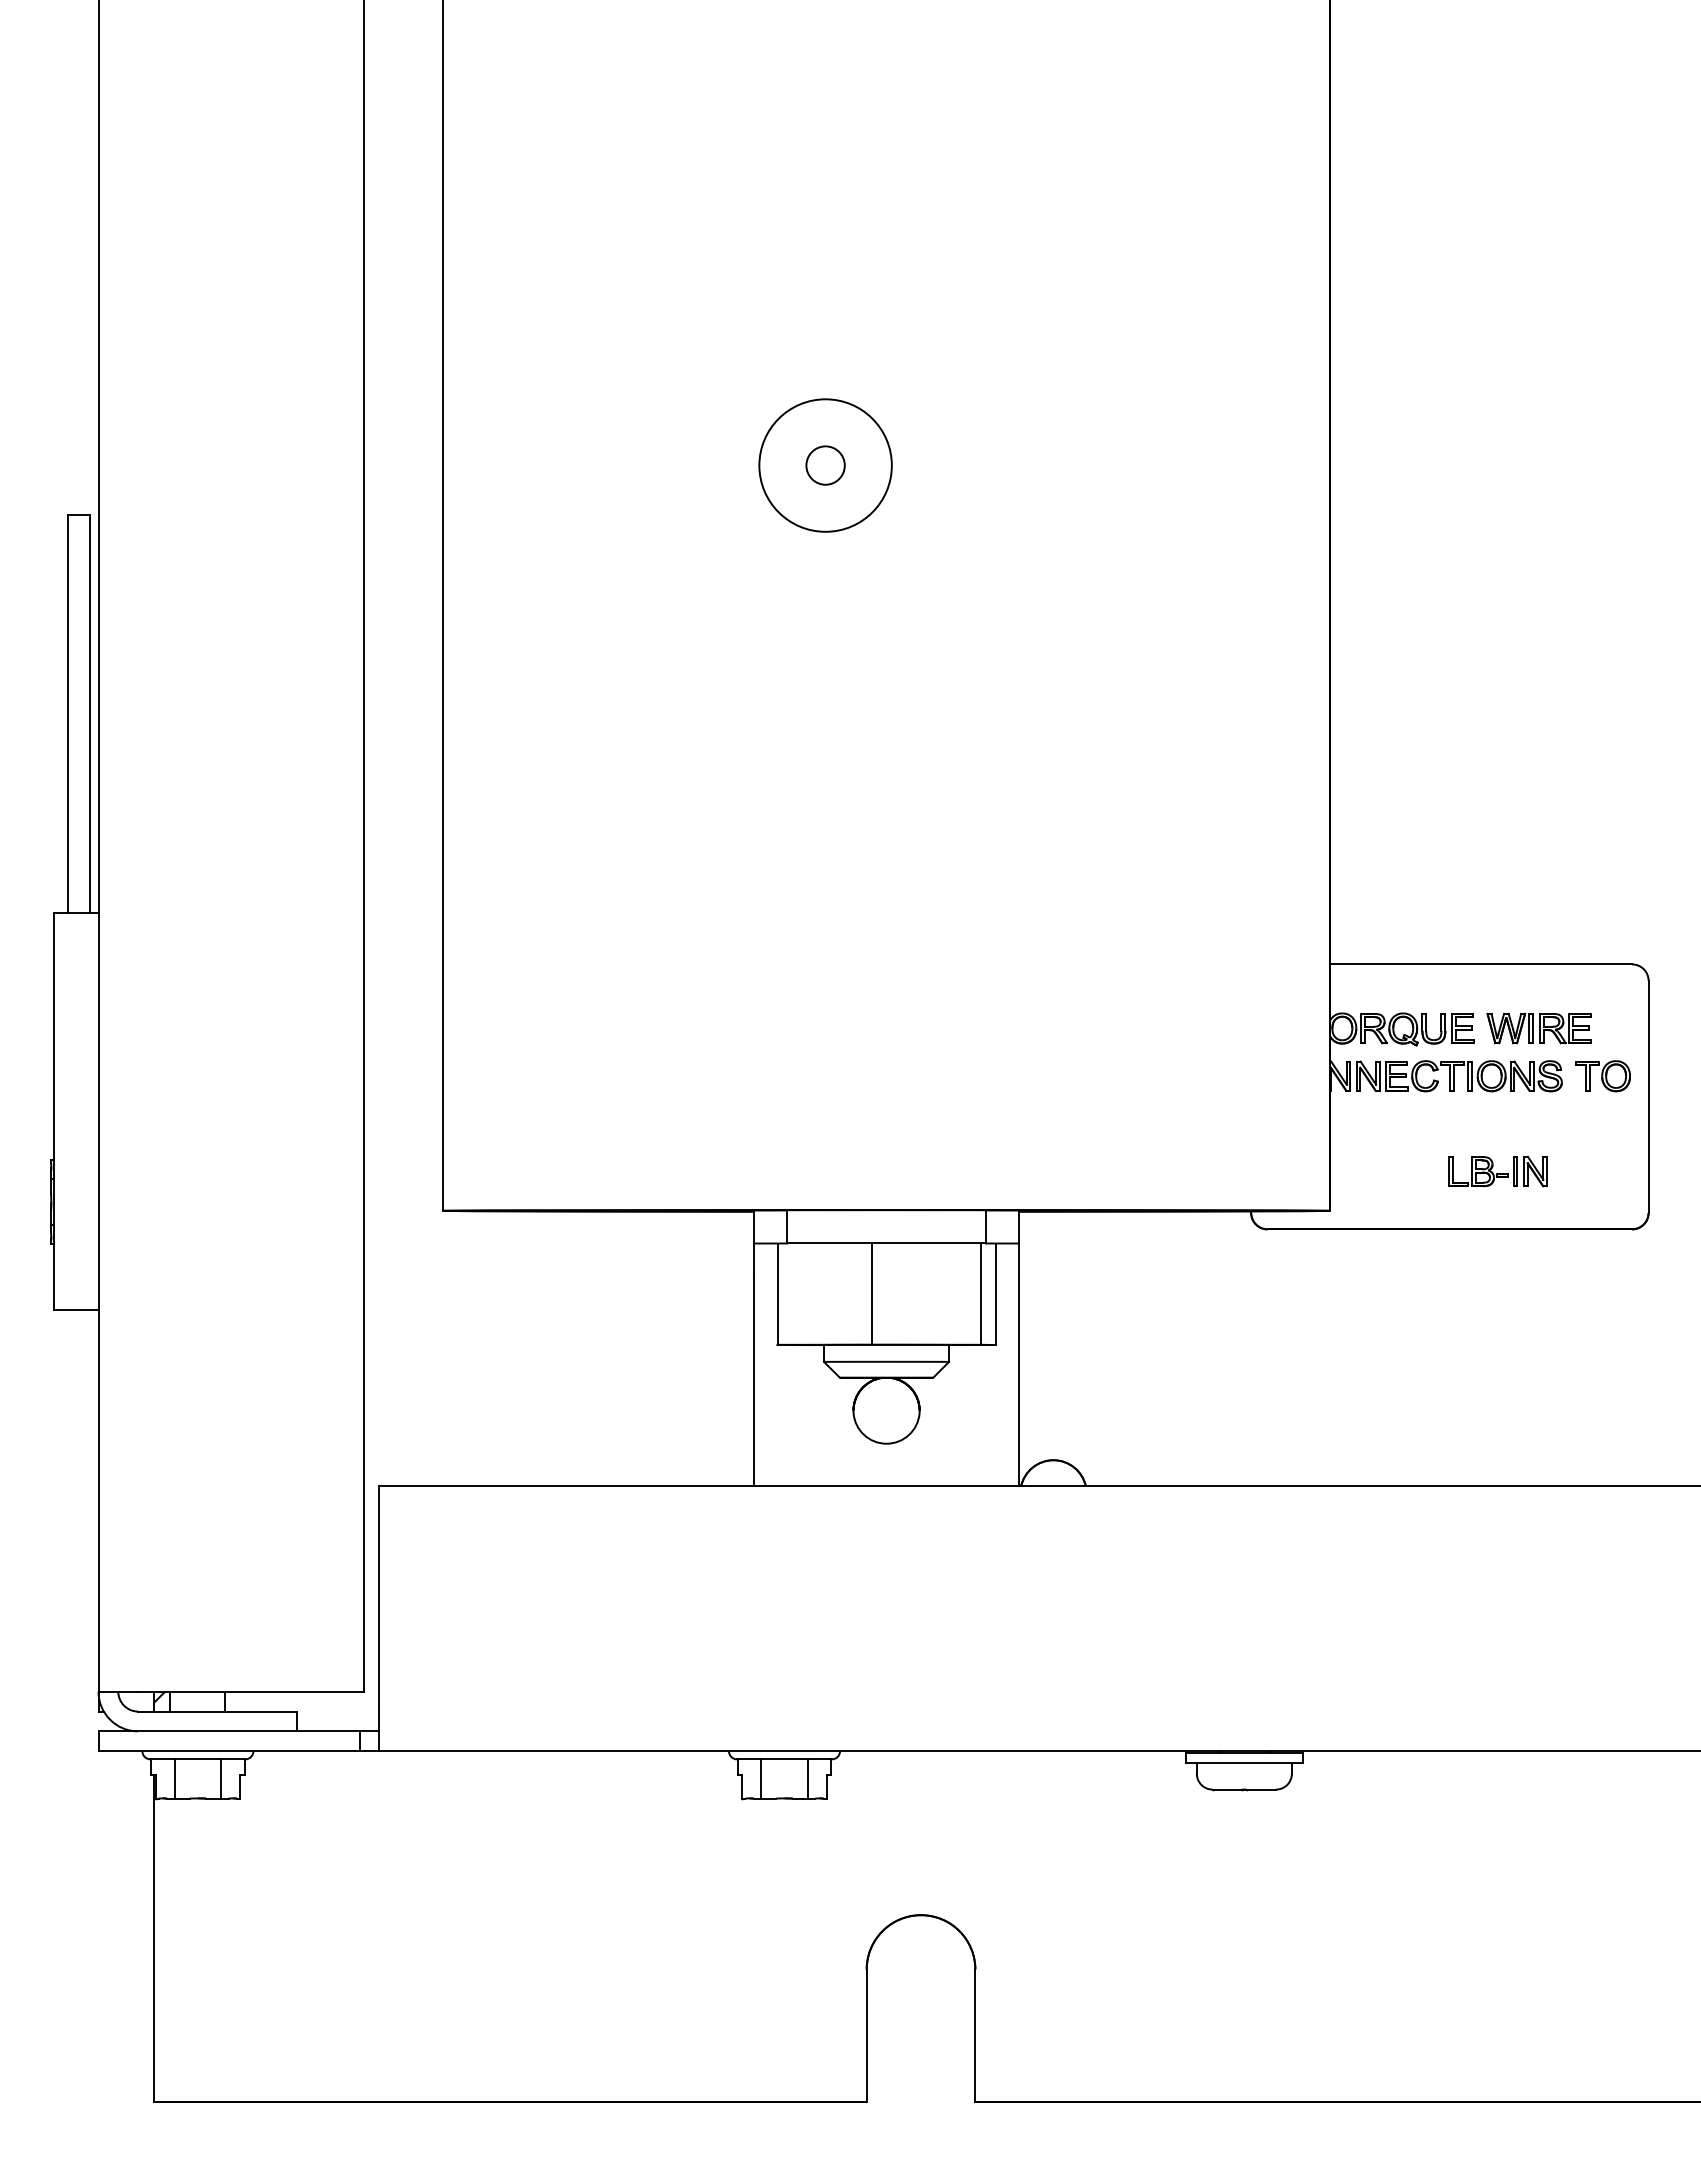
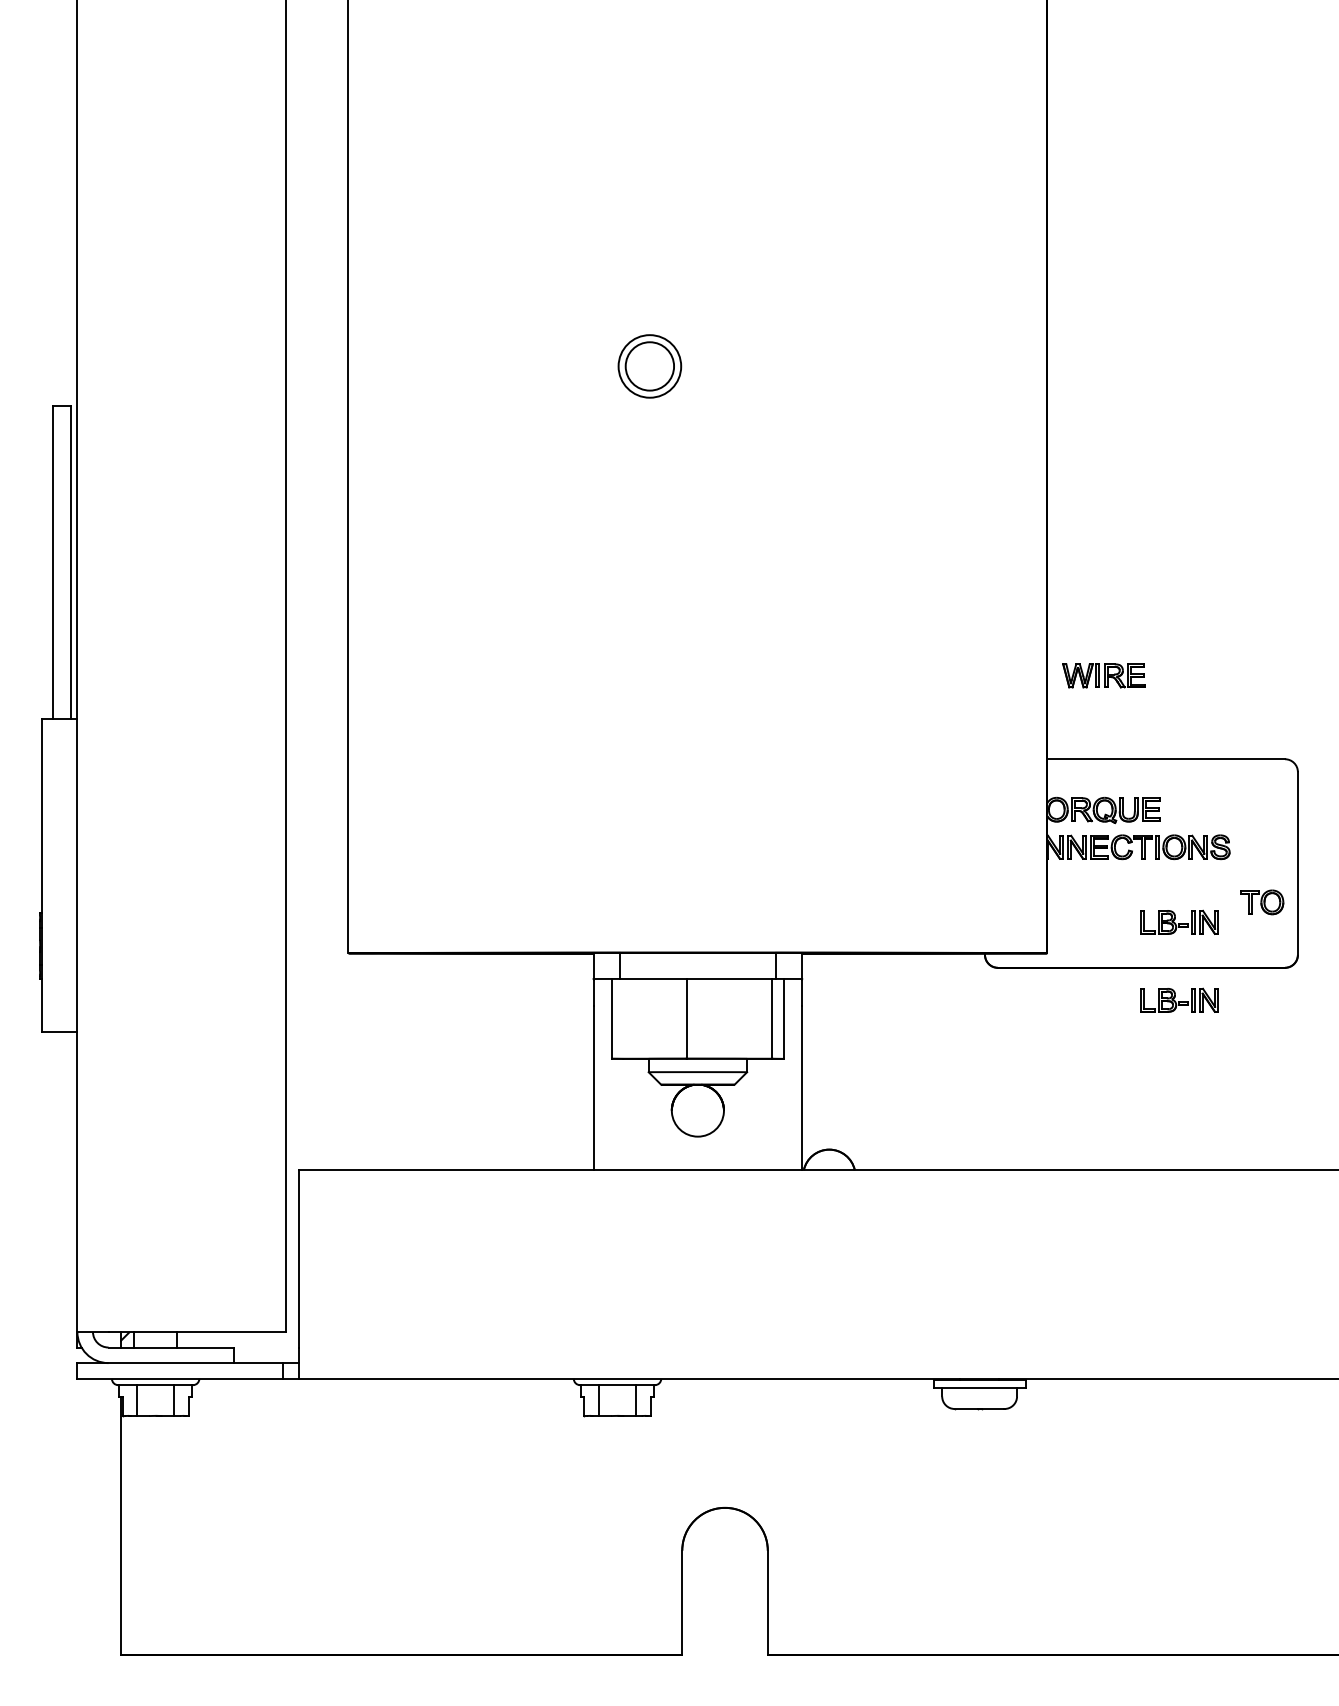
circle: (825, 465) -> (649, 366), size x0.6
circle: (825, 465) -> (649, 366), size x1.6
part: (1538, 1028) -> (1103, 675), moved
part: (1602, 1076) -> (1261, 902), moved
part: (1497, 1270) -> (1178, 1000), added

